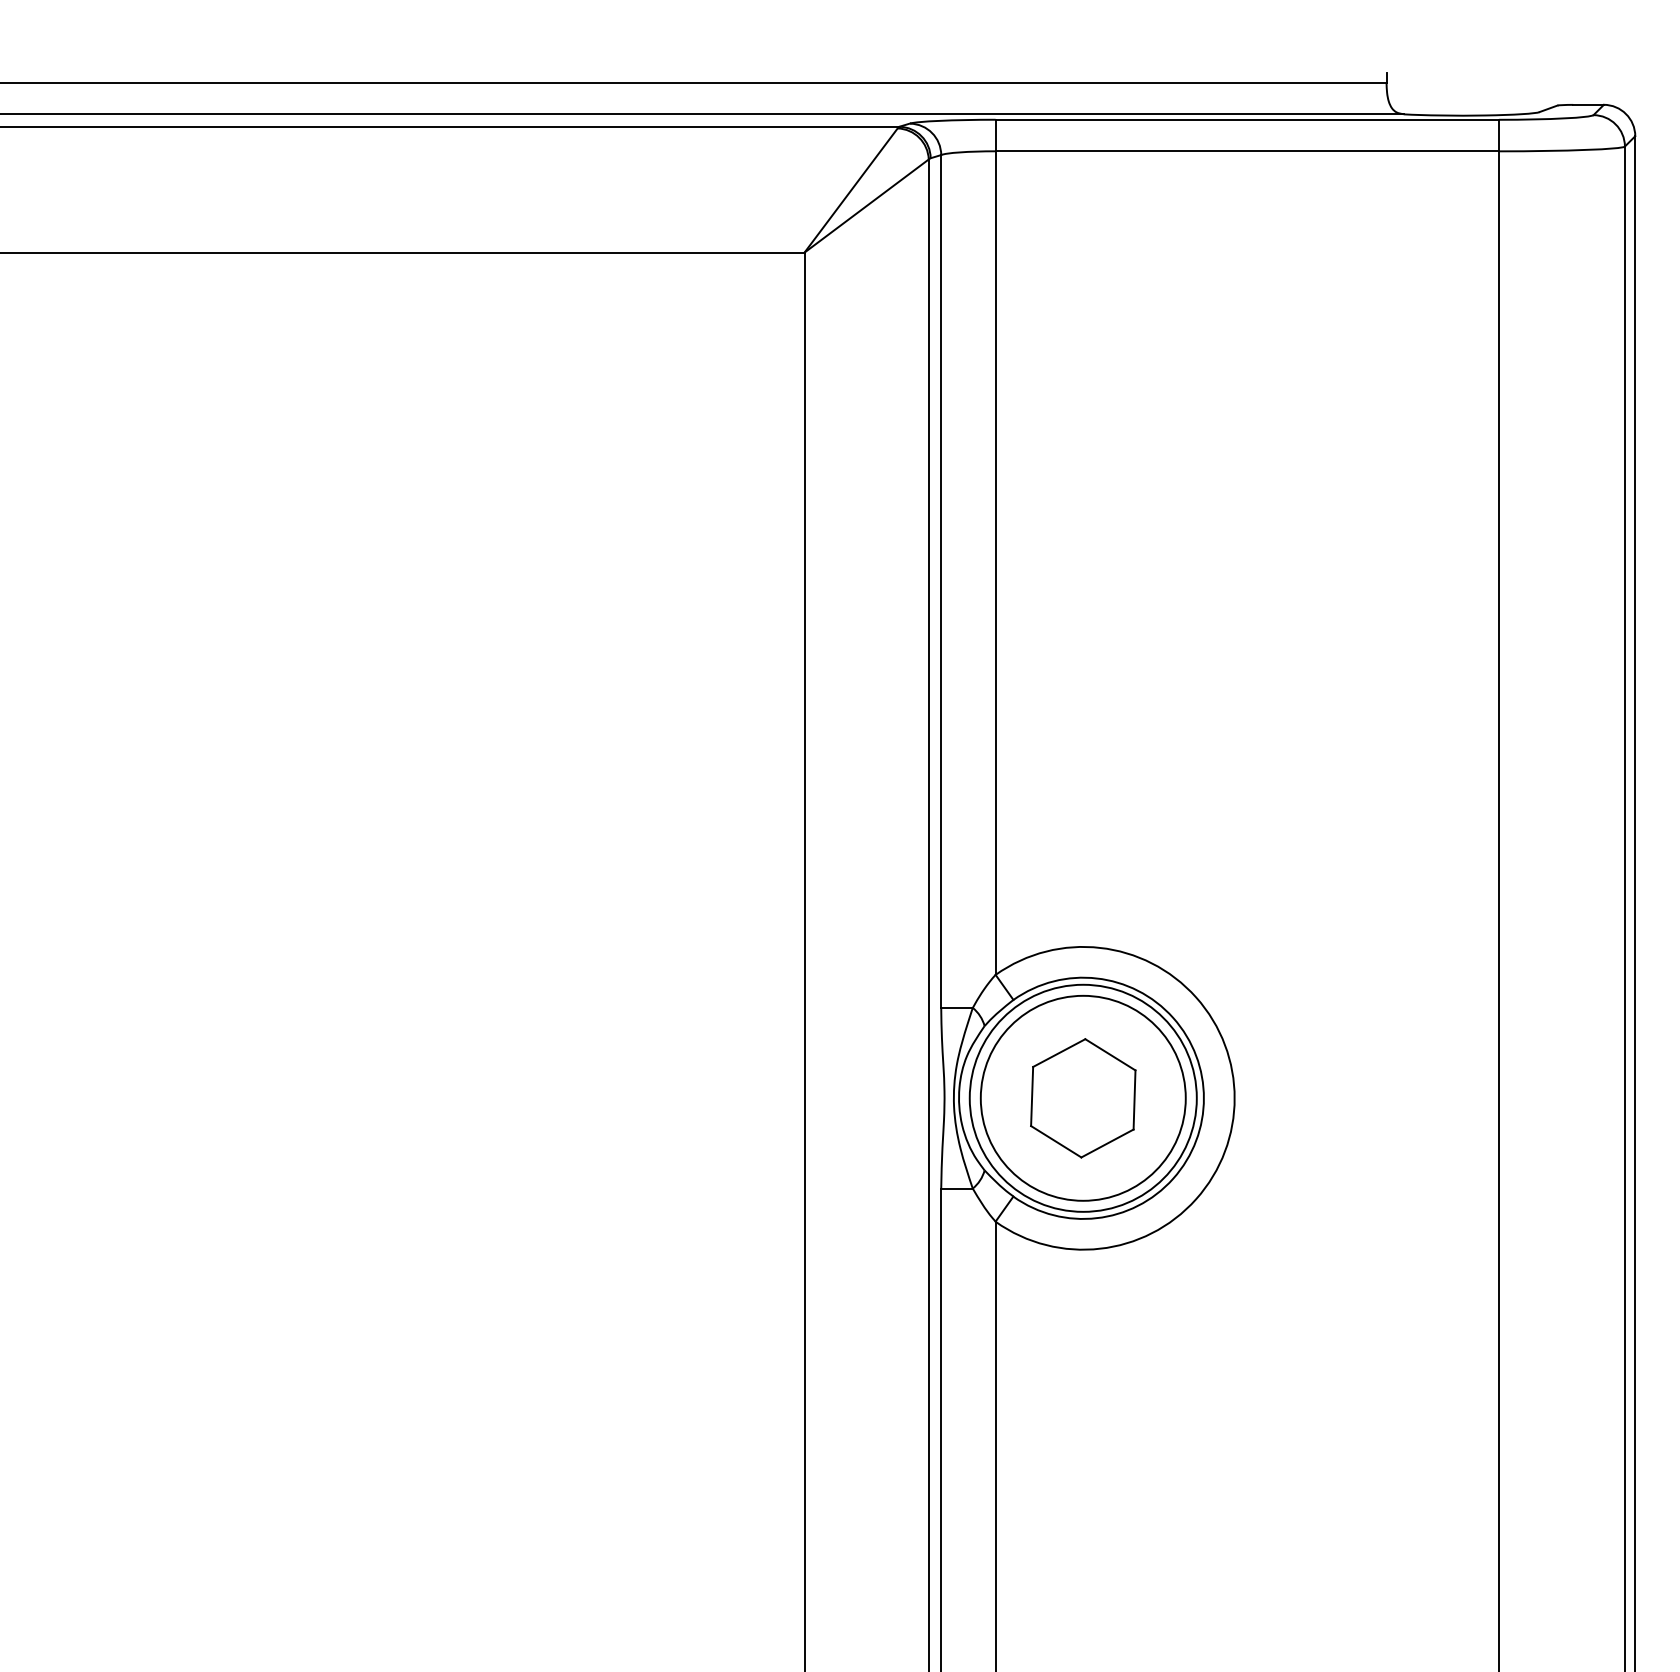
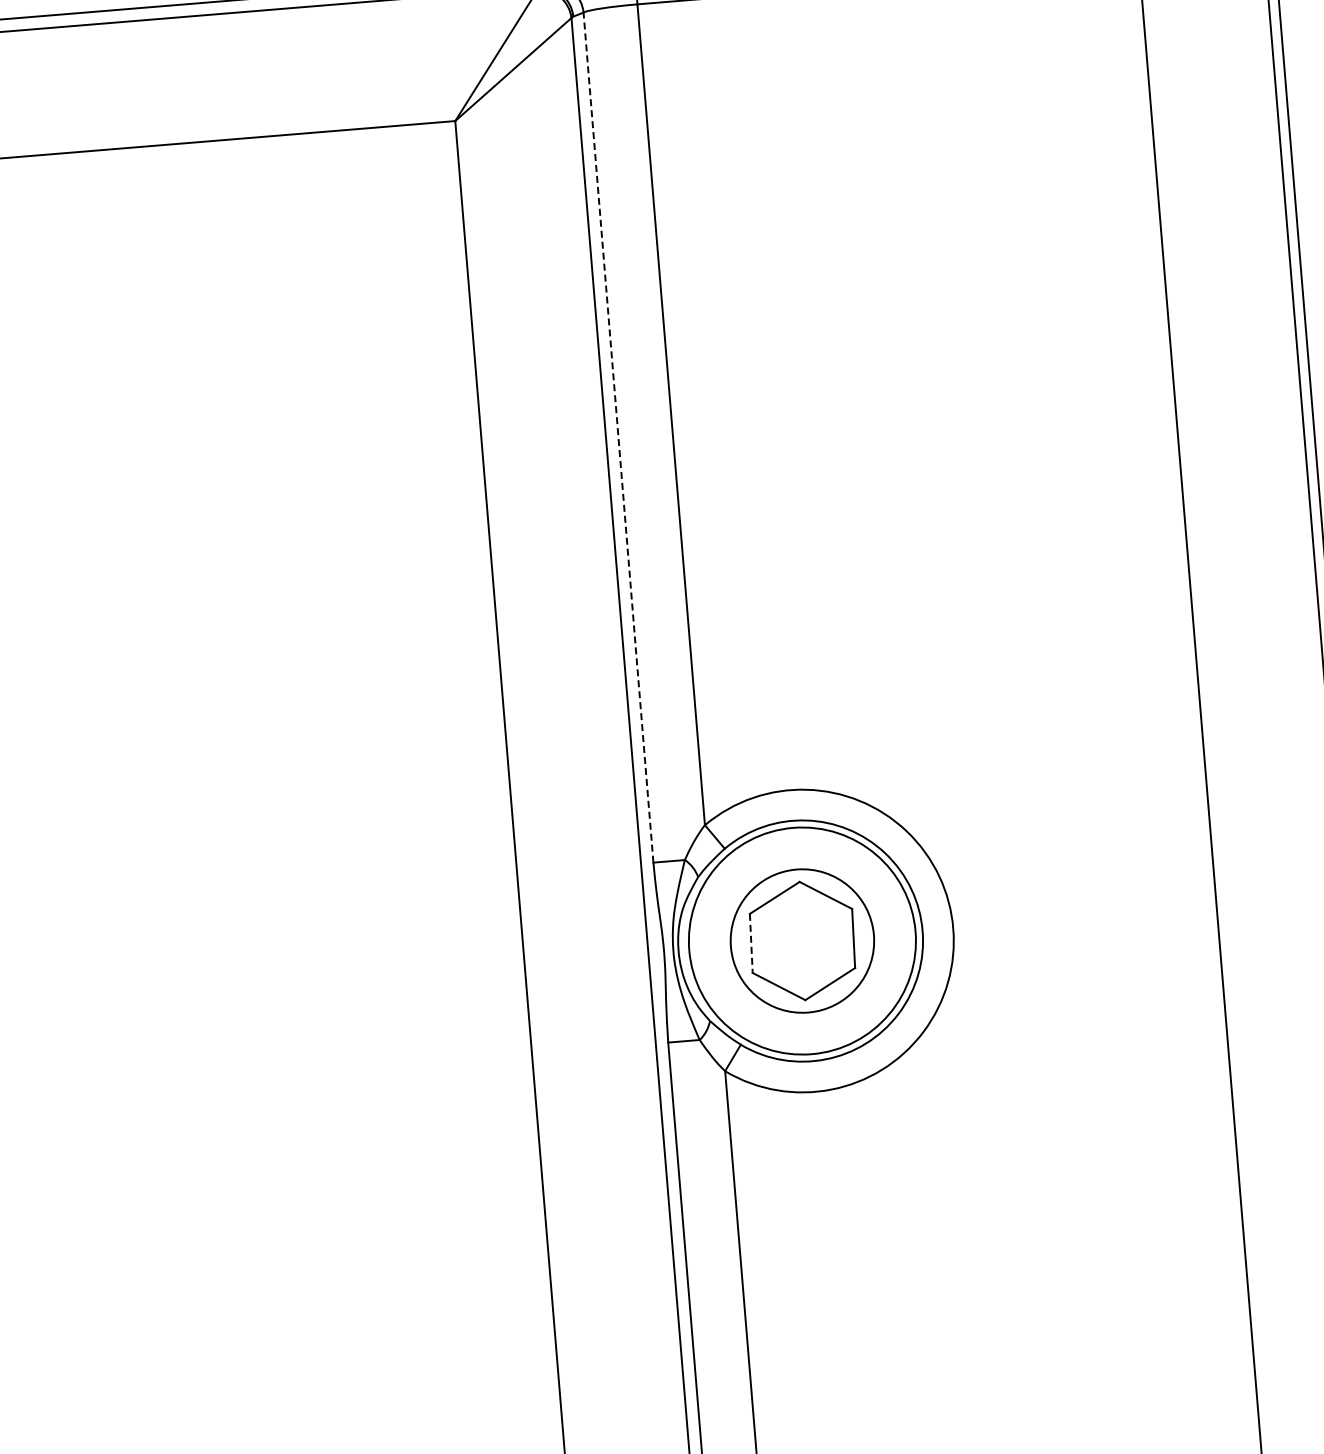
line: (941, 581) -> (618, 437), solid -> dashed
line: (1032, 1096) -> (751, 943), solid -> dashed
circle: (1082, 1097) -> (801, 940), size x0.7

